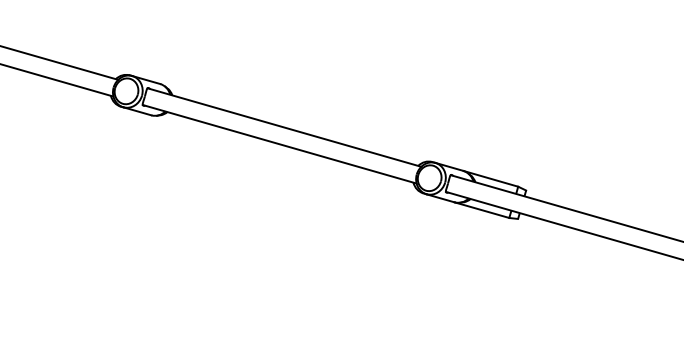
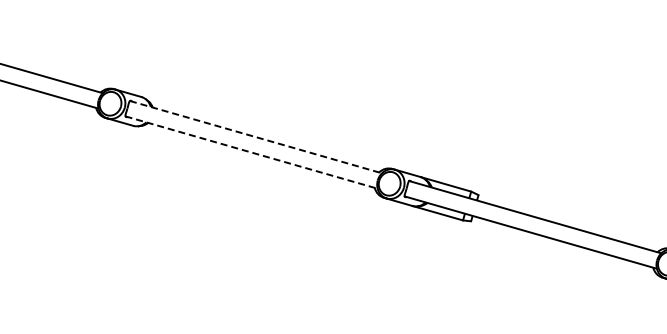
line: (285, 127) -> (256, 137), solid -> dashed
line: (280, 144) -> (252, 152), solid -> dashed

